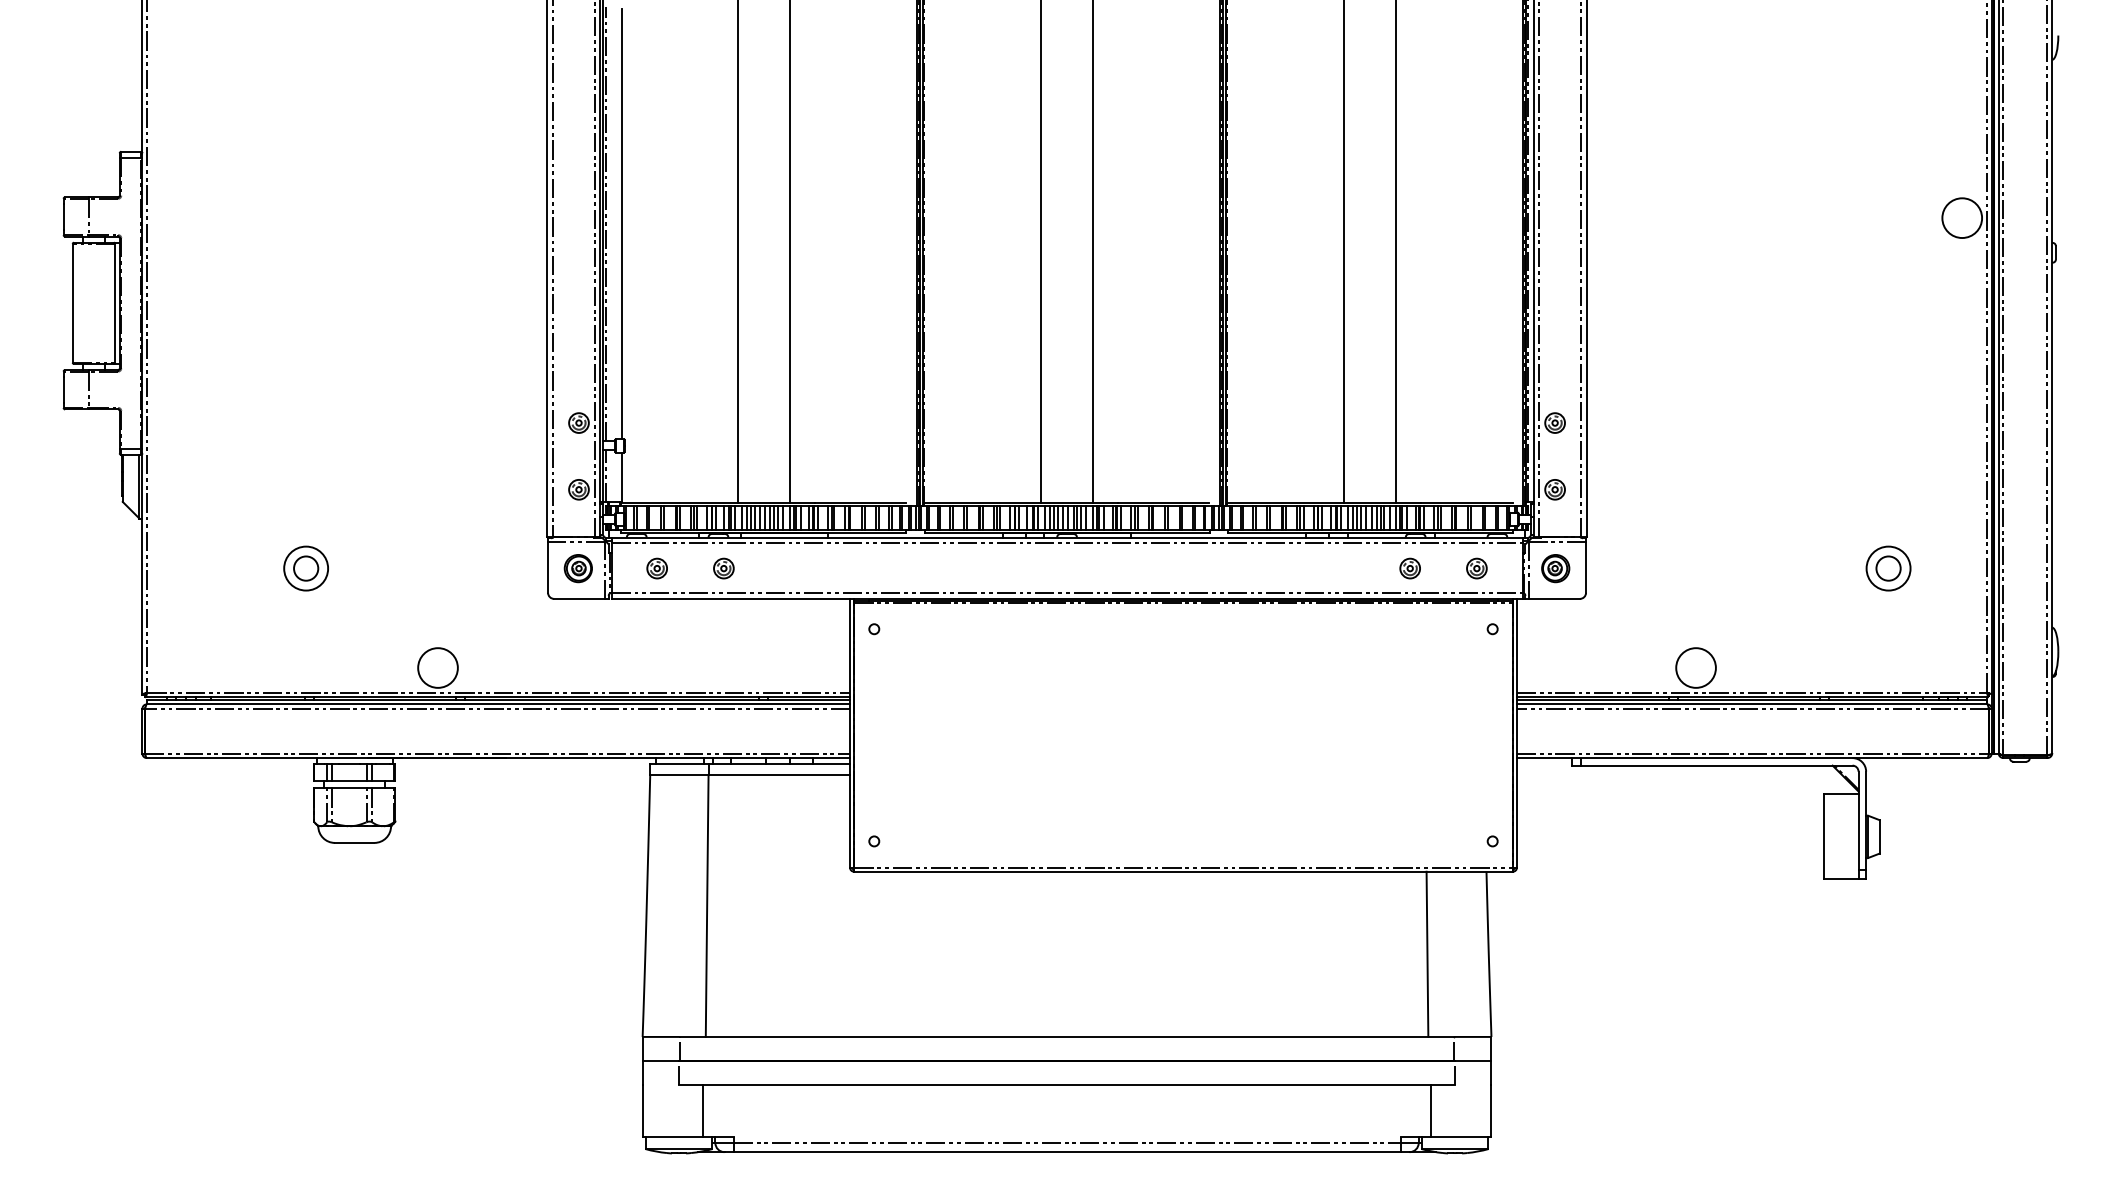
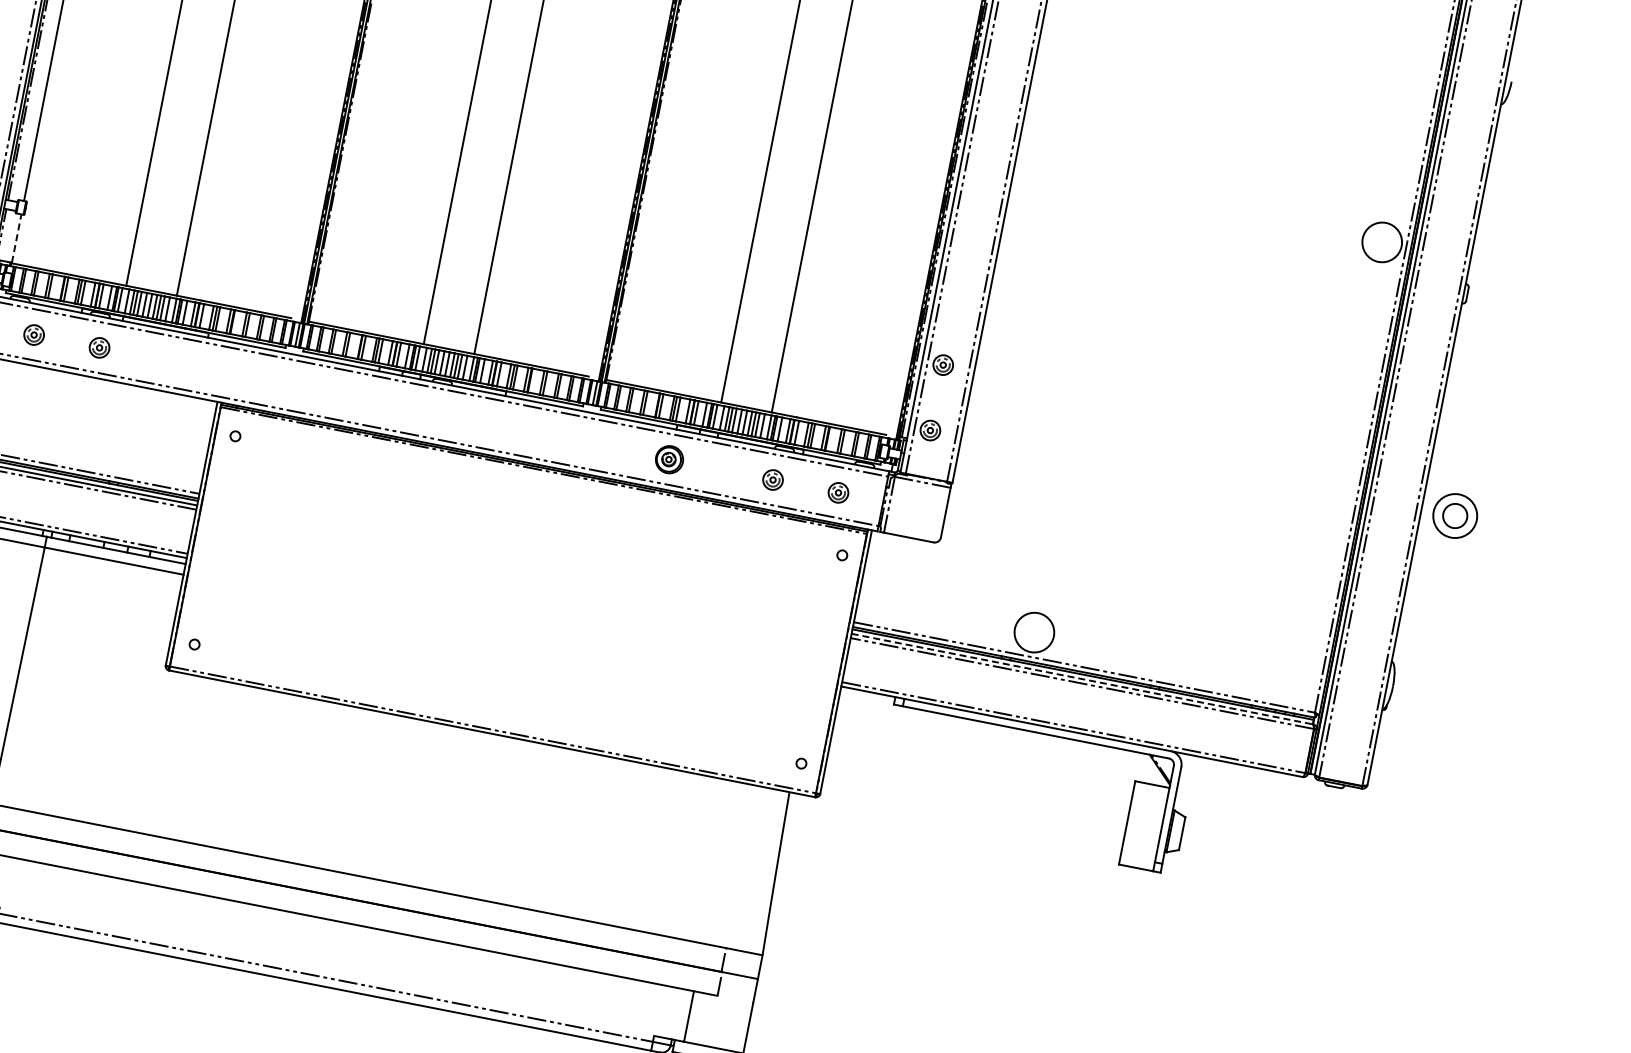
line: (621, 477) -> (16, 238), solid -> dashed
part: (1555, 568) -> (669, 459), moved
part: (1888, 568) -> (1455, 515), moved
line: (1752, 704) -> (1082, 679), solid -> dashed
line: (1427, 953) -> (715, 861), removed

